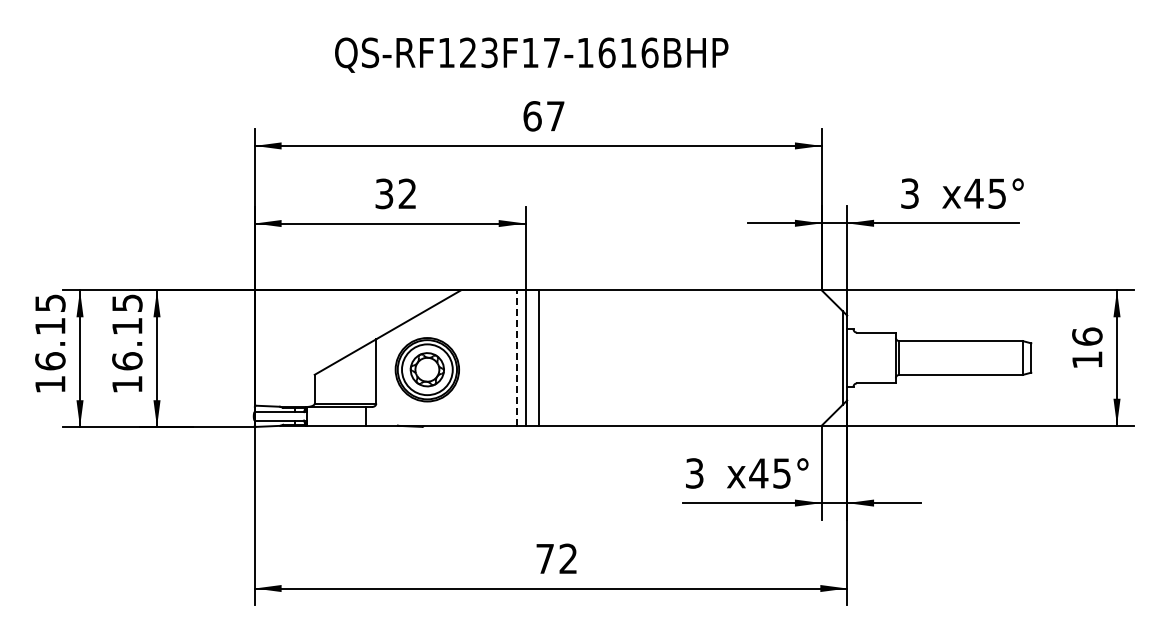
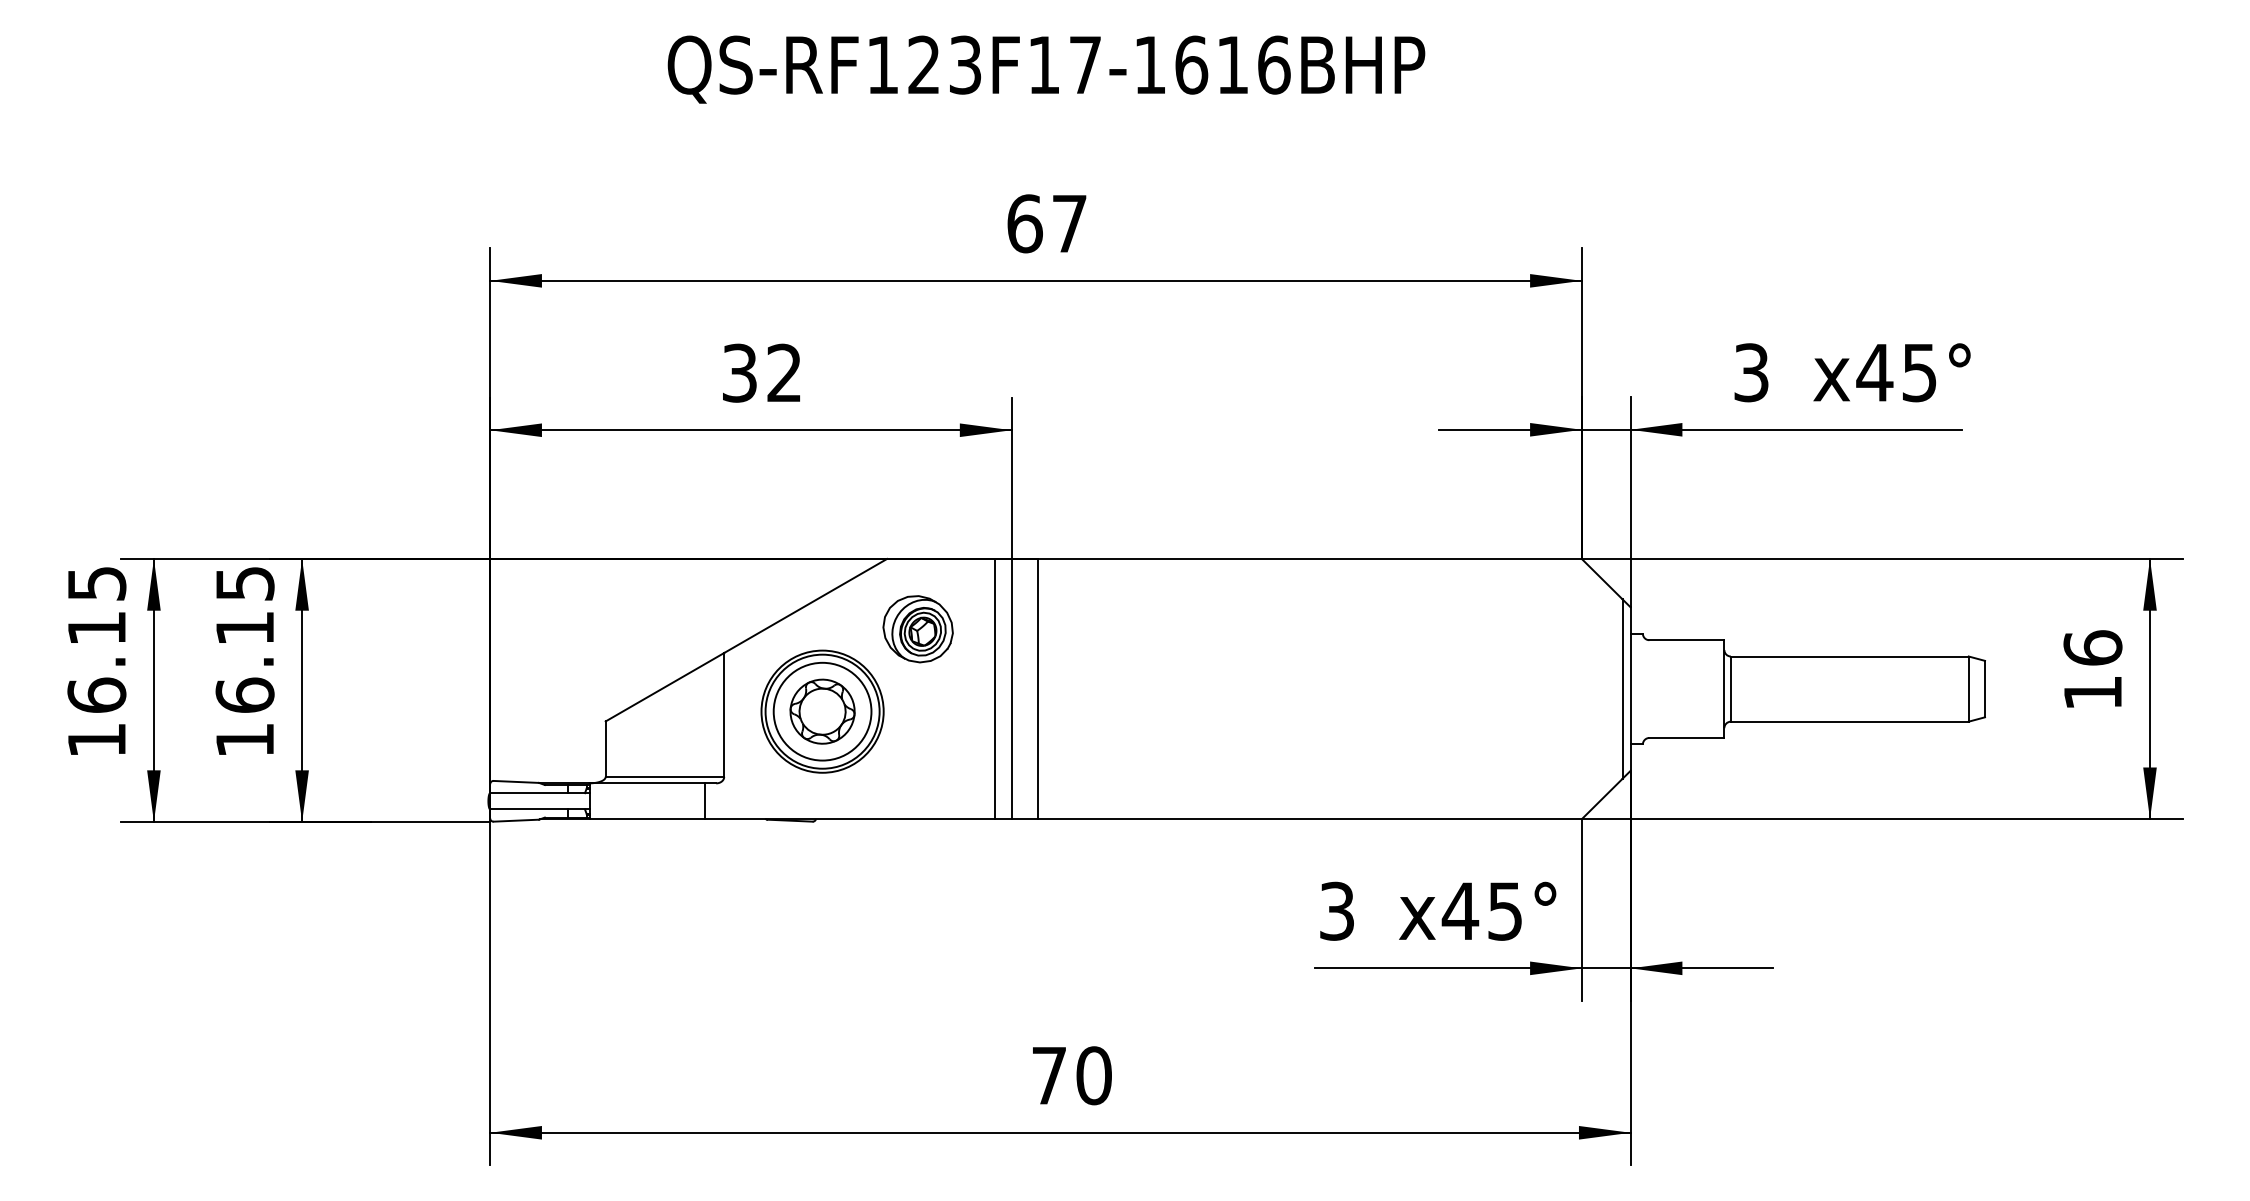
text: (531, 54) -> (1046, 68), moved
part: (476, 326) -> (917, 628), added
line: (517, 358) -> (996, 690), dashed -> solid
text: (568, 558) -> (1094, 1074), 72 -> 70

